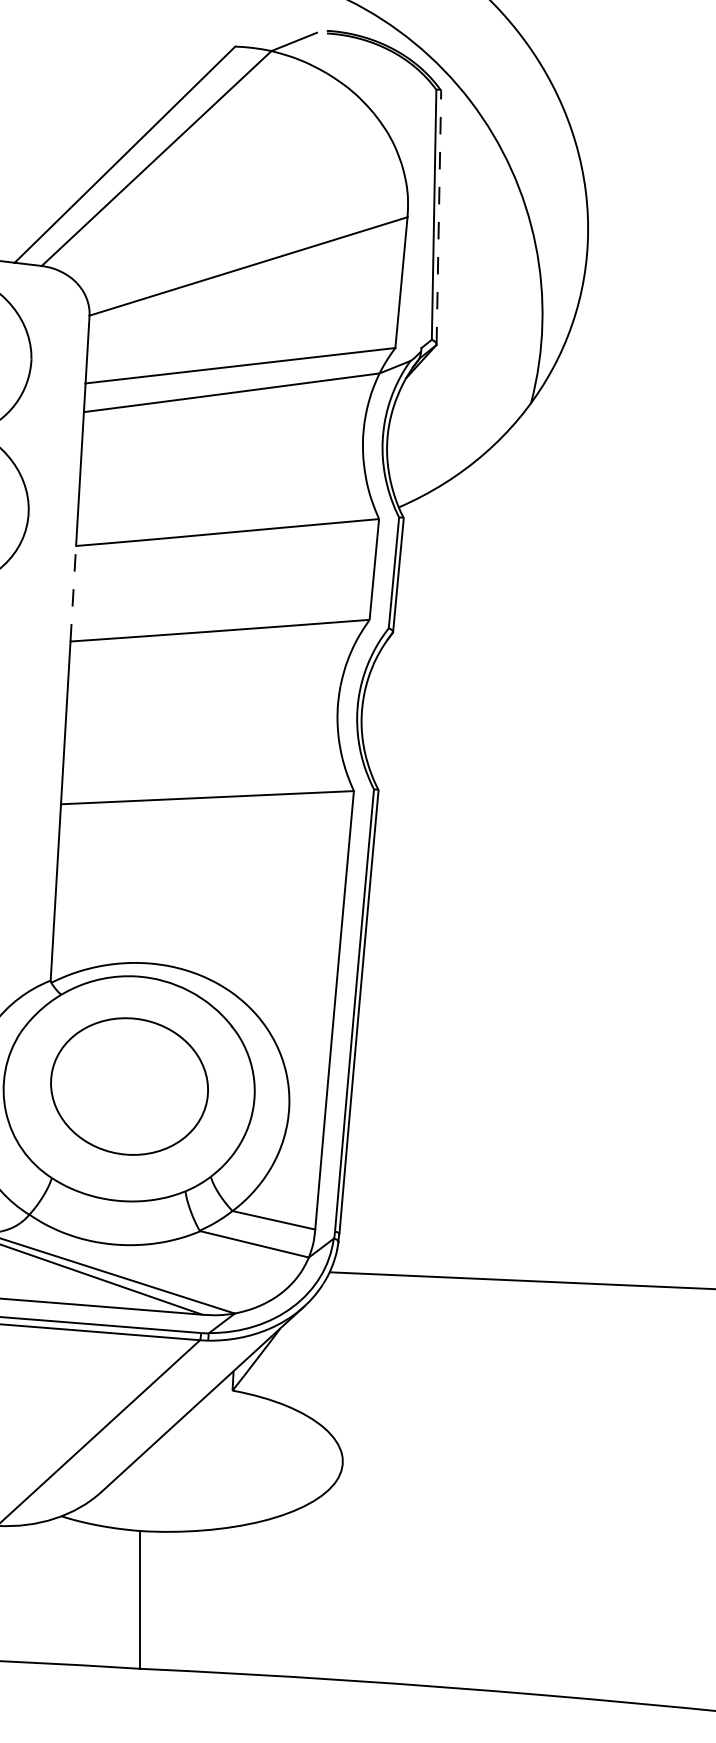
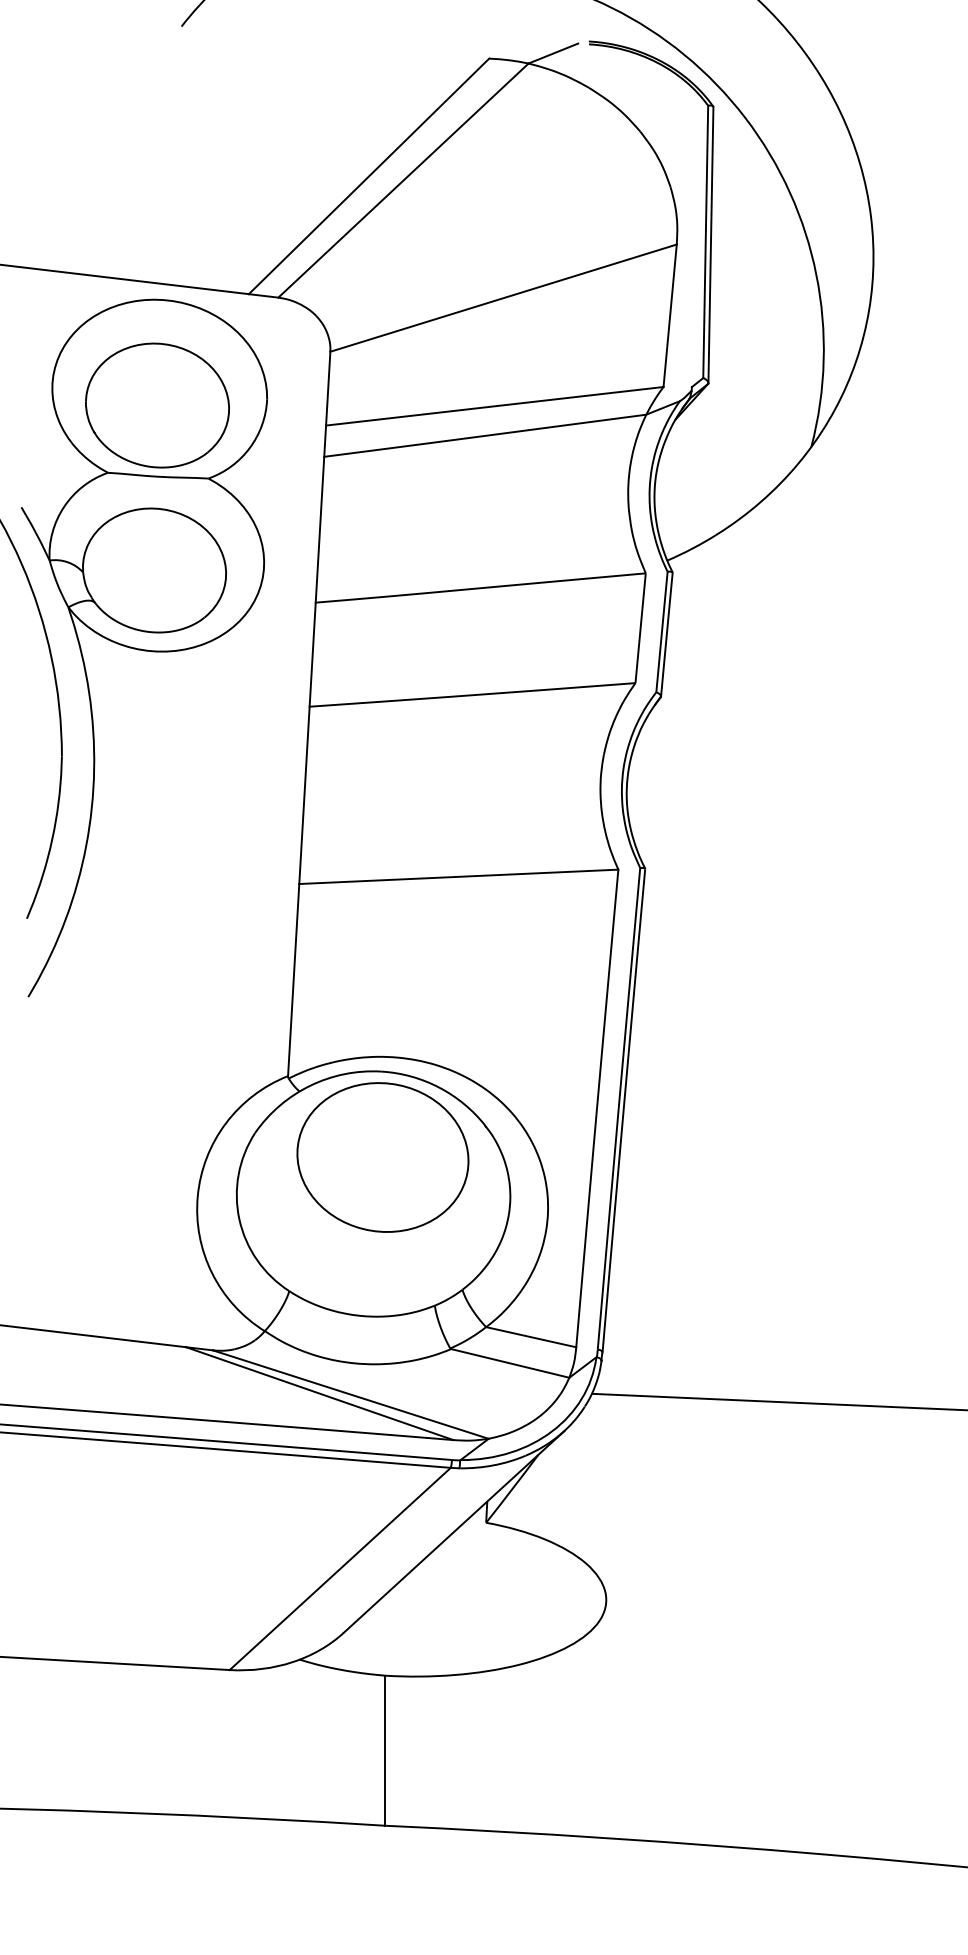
line: (438, 218) -> (710, 245), dashed -> solid
line: (73, 593) -> (312, 654), dashed -> solid
part: (129, 1086) -> (382, 1157), moved

